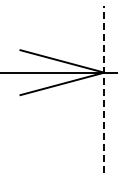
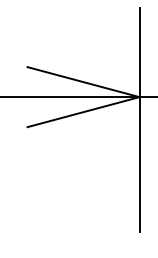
line: (104, 89) -> (139, 119), dashed -> solid

